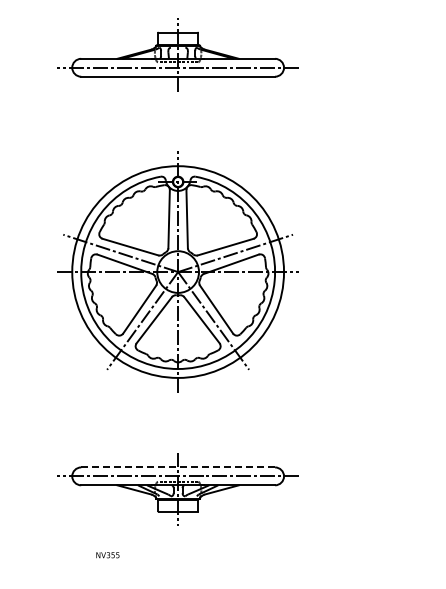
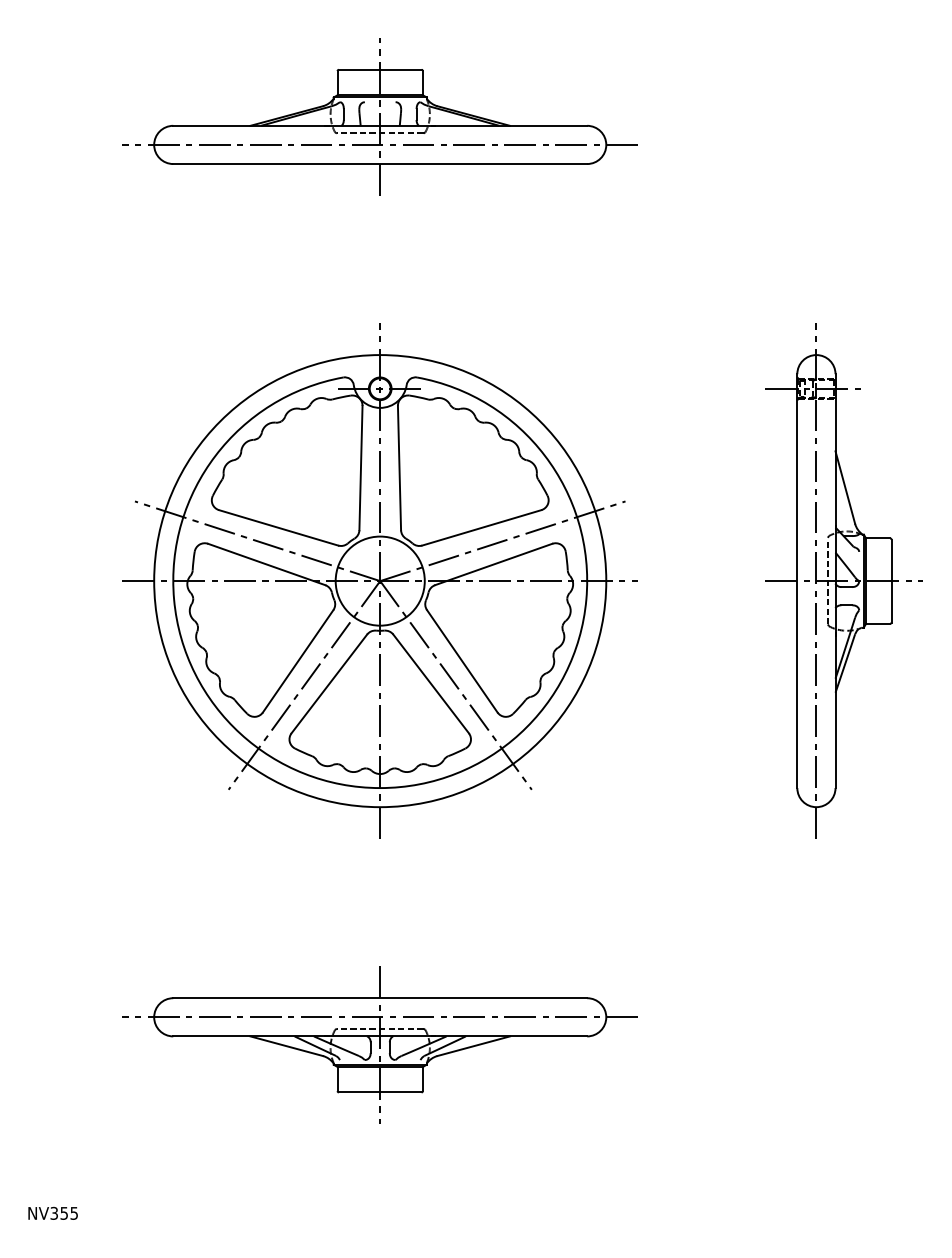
part: (395, 271) -> (844, 579), added
line: (178, 467) -> (380, 998), dashed -> solid
text: (107, 555) -> (52, 1213), moved

